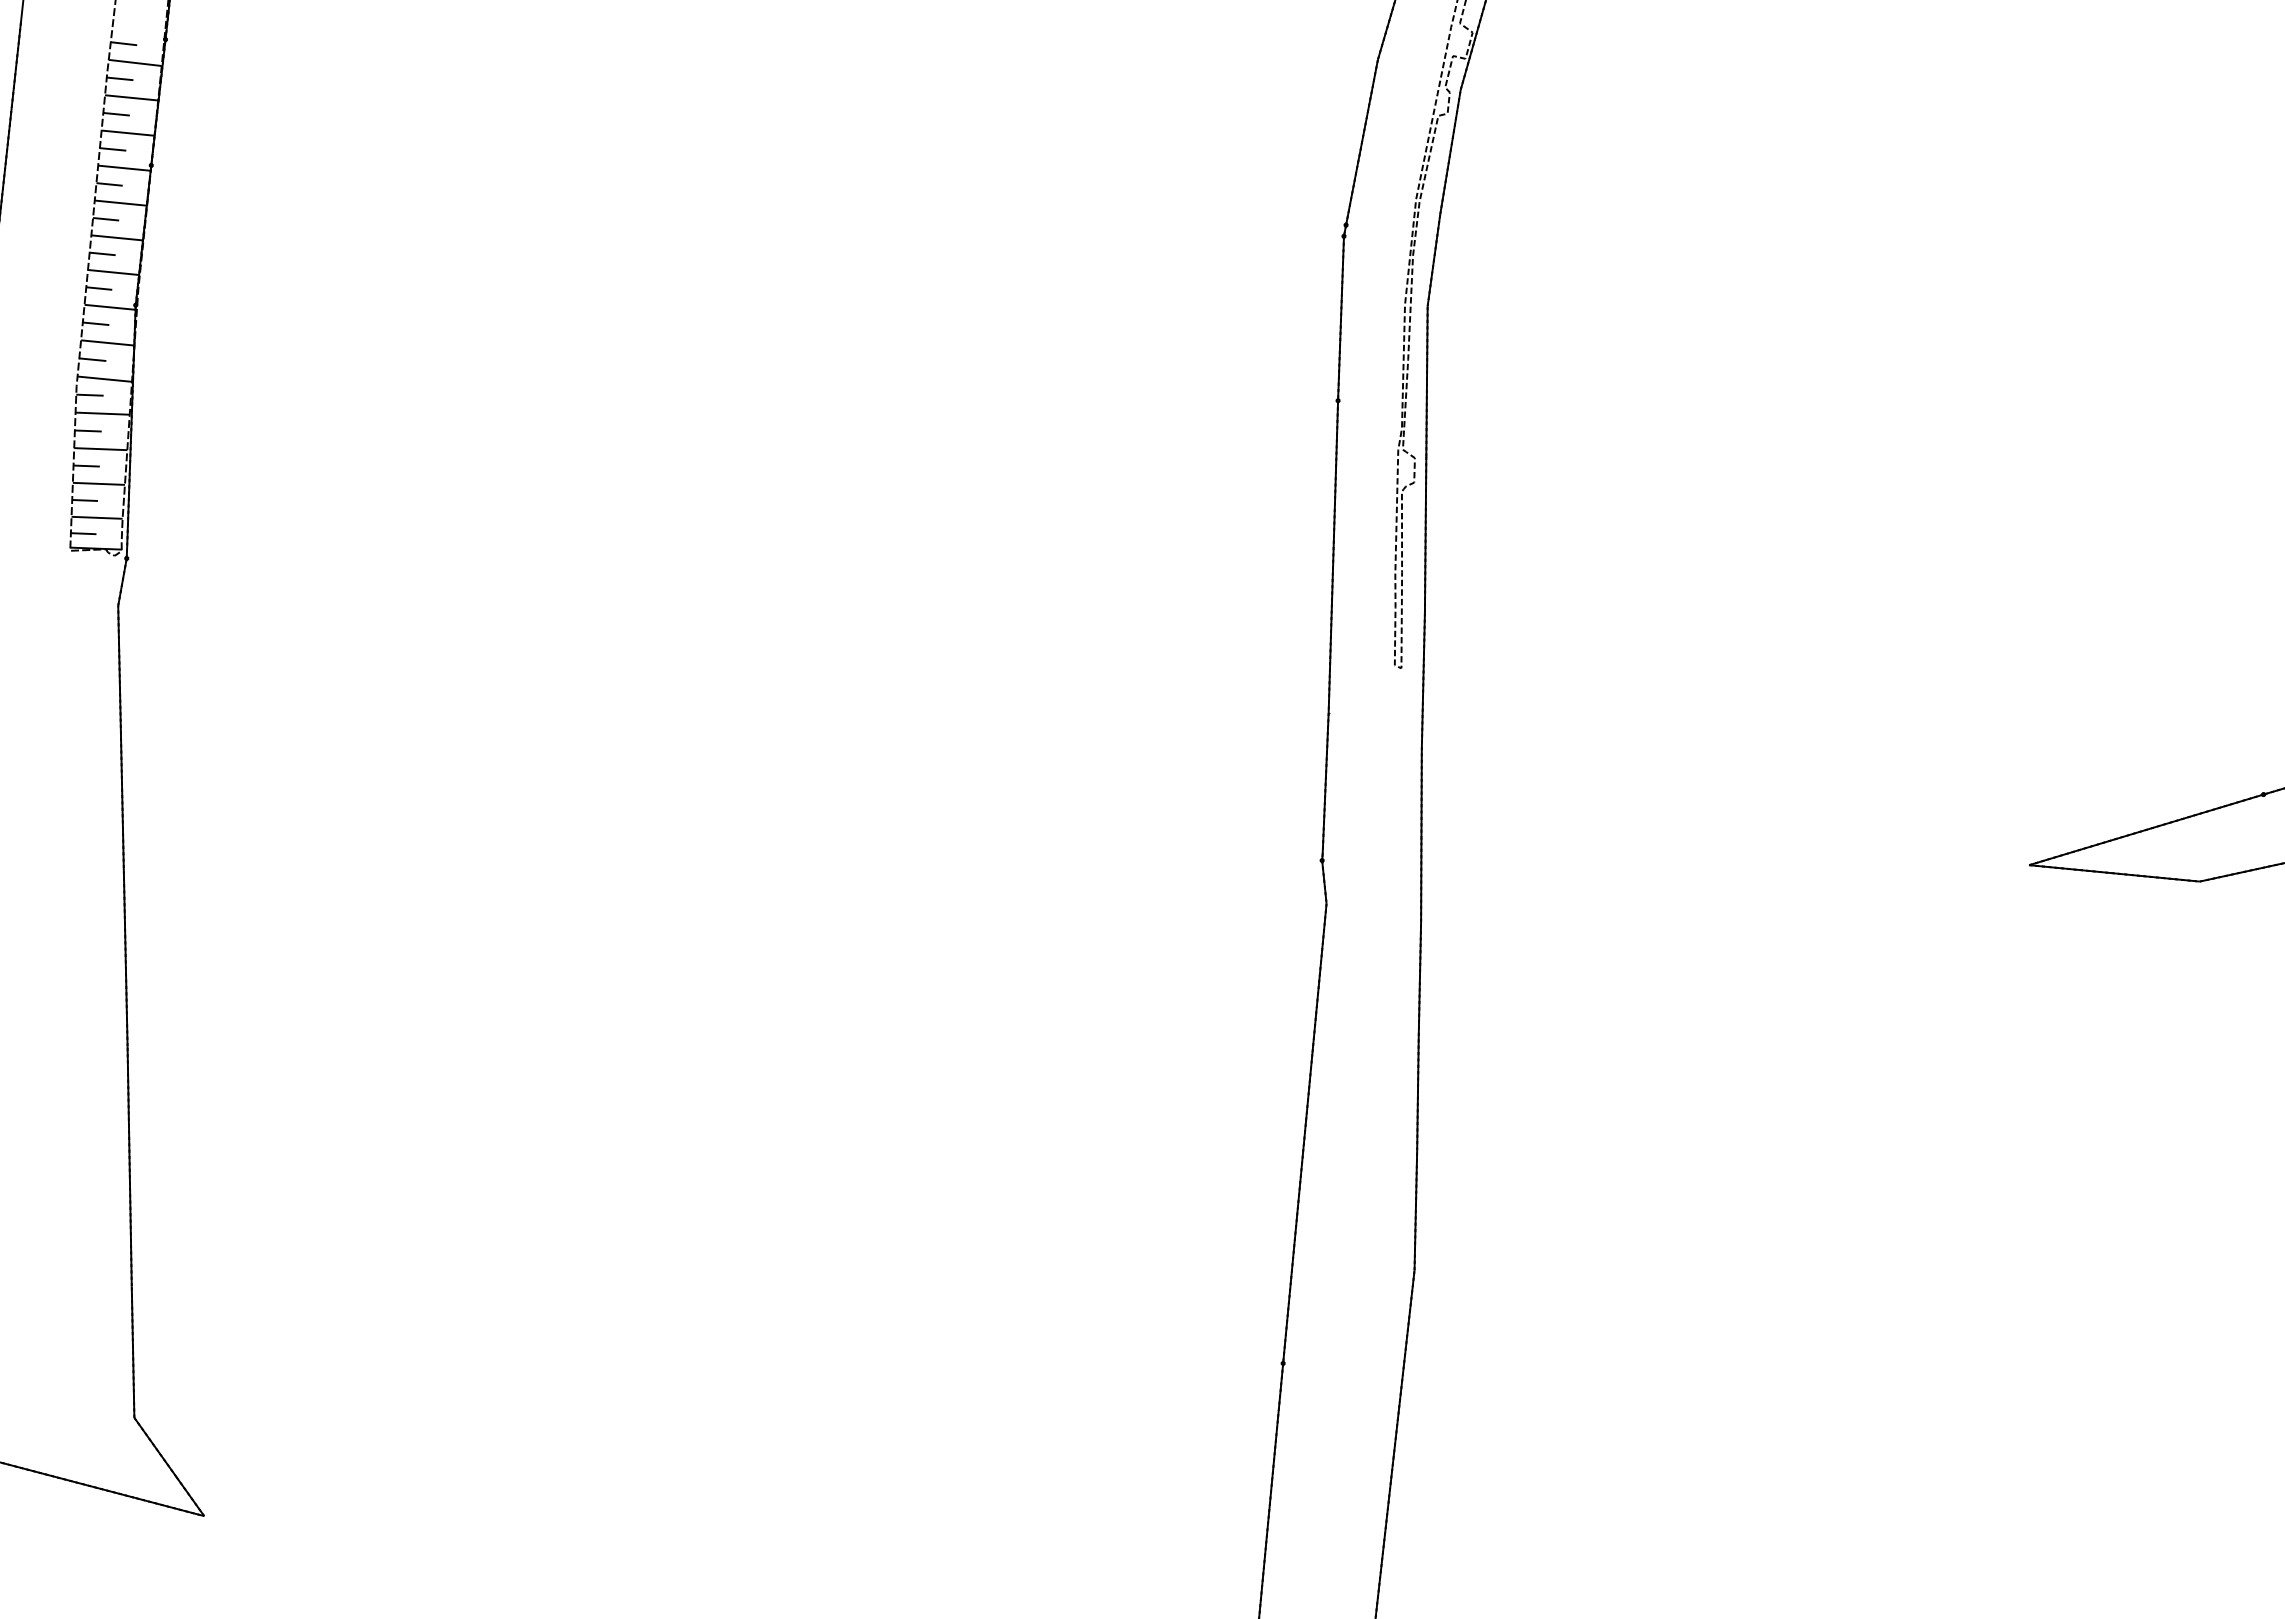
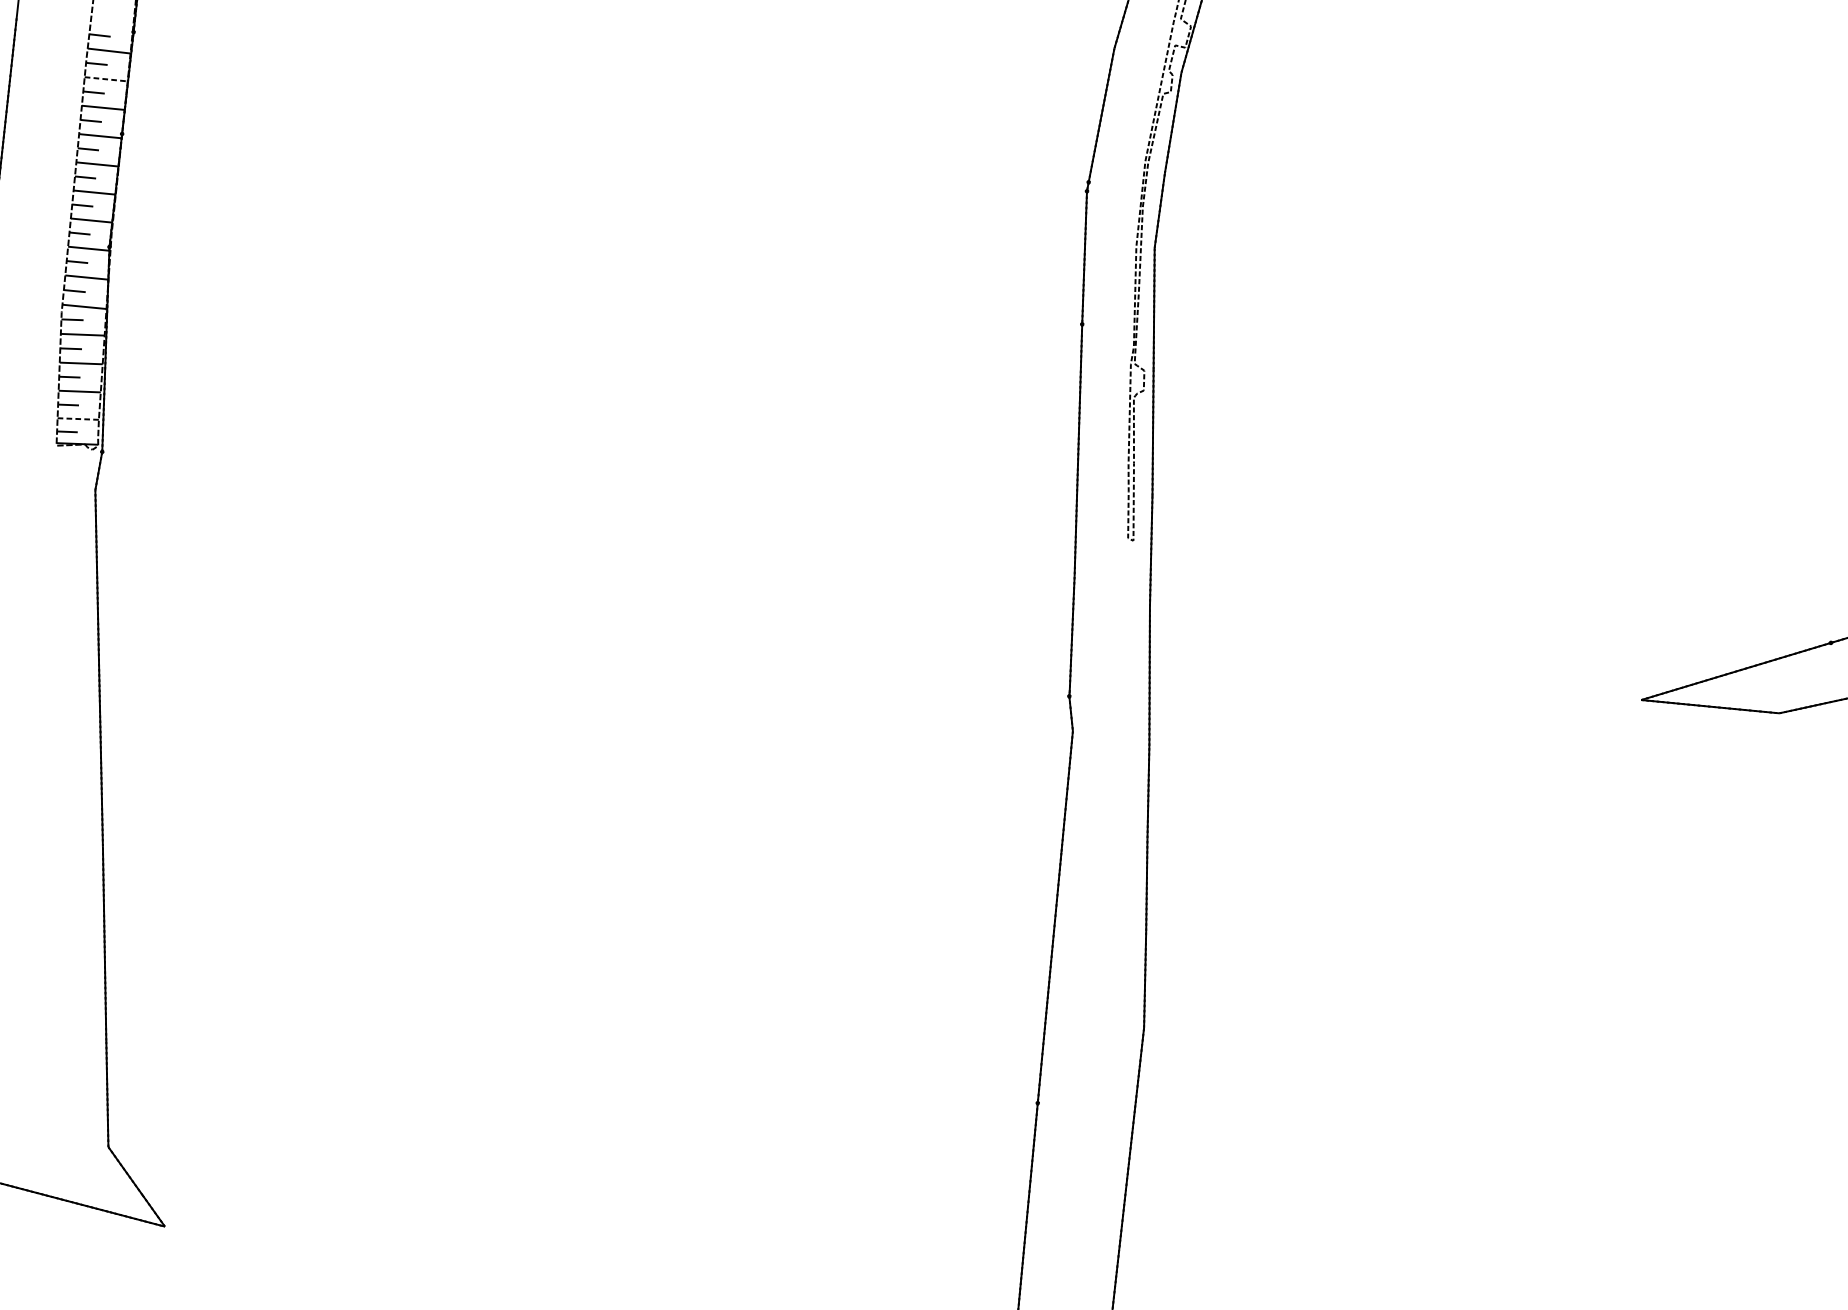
line: (131, 97) -> (106, 78), solid -> dashed
line: (97, 517) -> (78, 418), solid -> dashed

